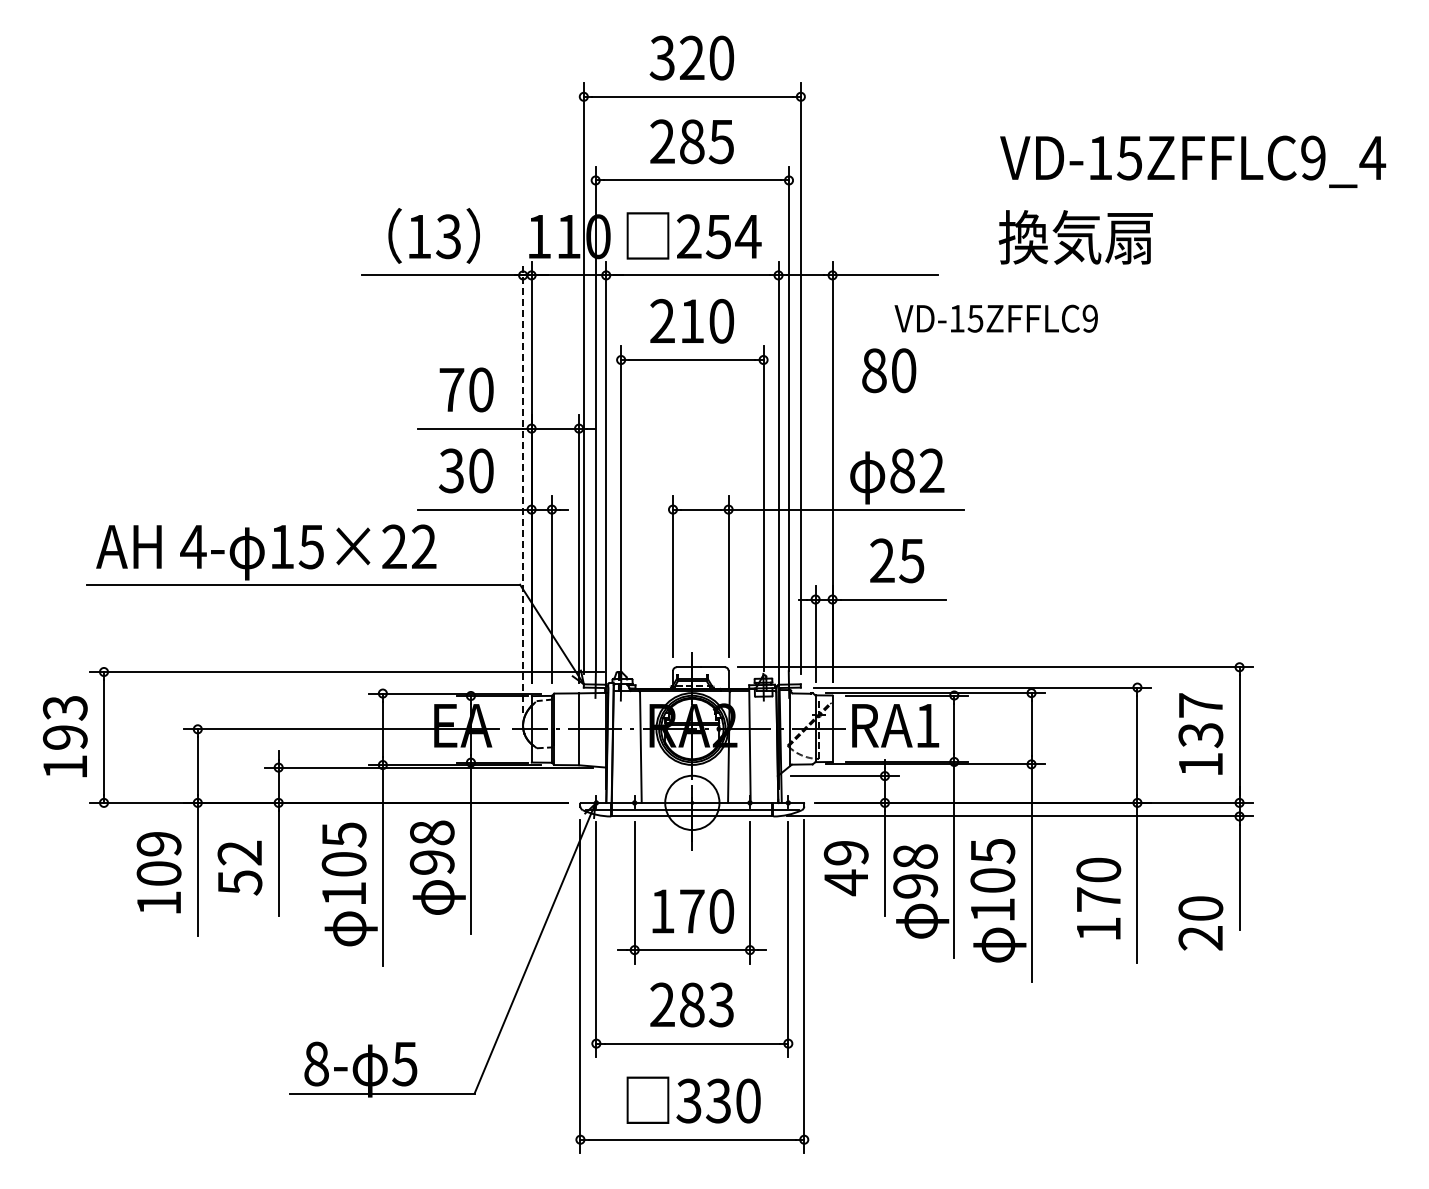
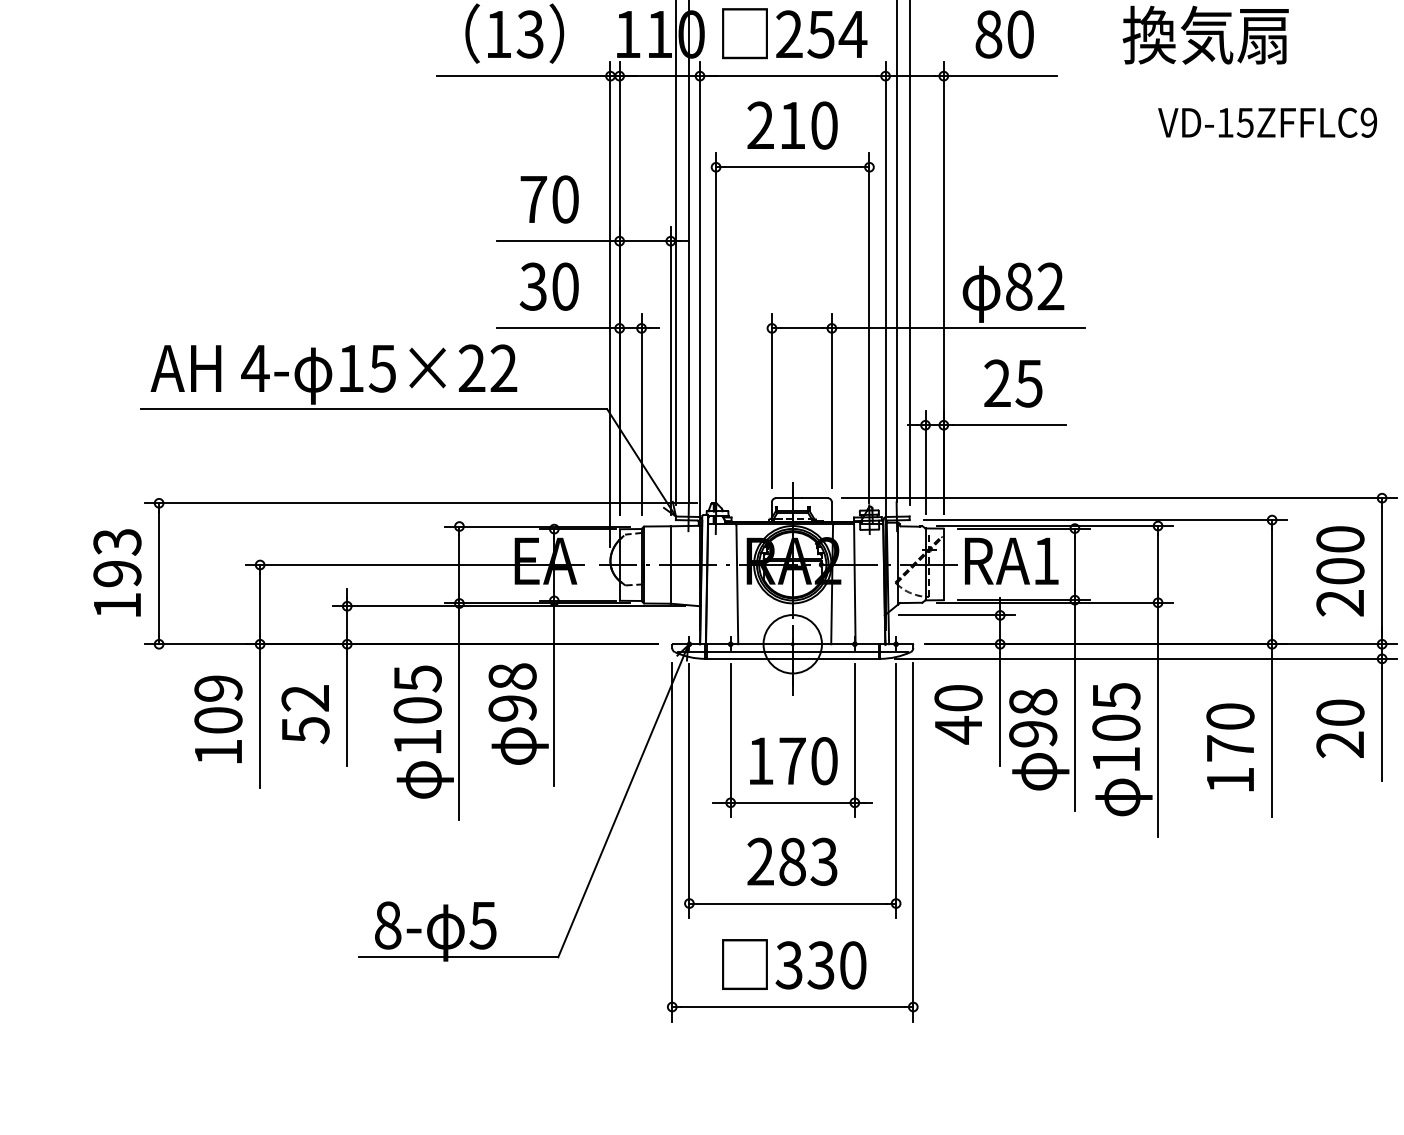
text: (995, 318) -> (1266, 122), moved
text: (889, 370) -> (1005, 34), moved
line: (523, 487) -> (610, 304), dashed -> solid
text: (1200, 735) -> (1340, 571), 137 -> 200
text: (845, 852) -> (957, 697), 49 -> 40
text: (1200, 923) -> (1340, 728), moved

